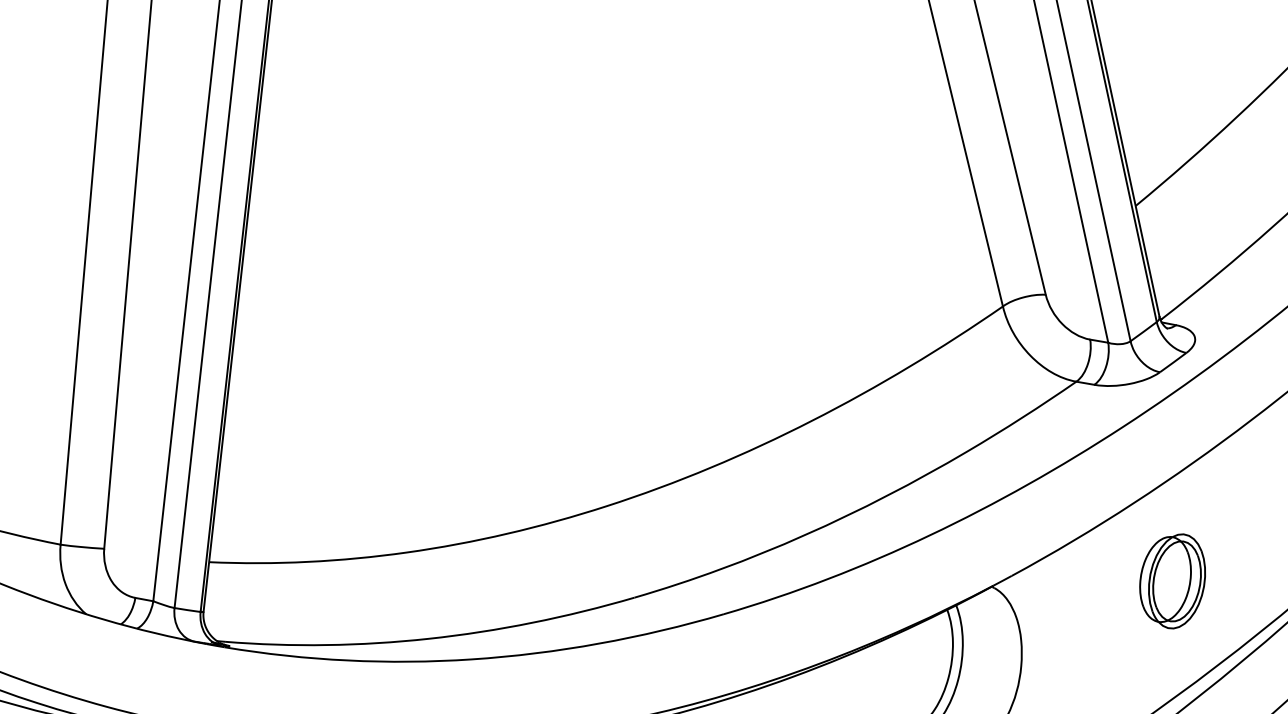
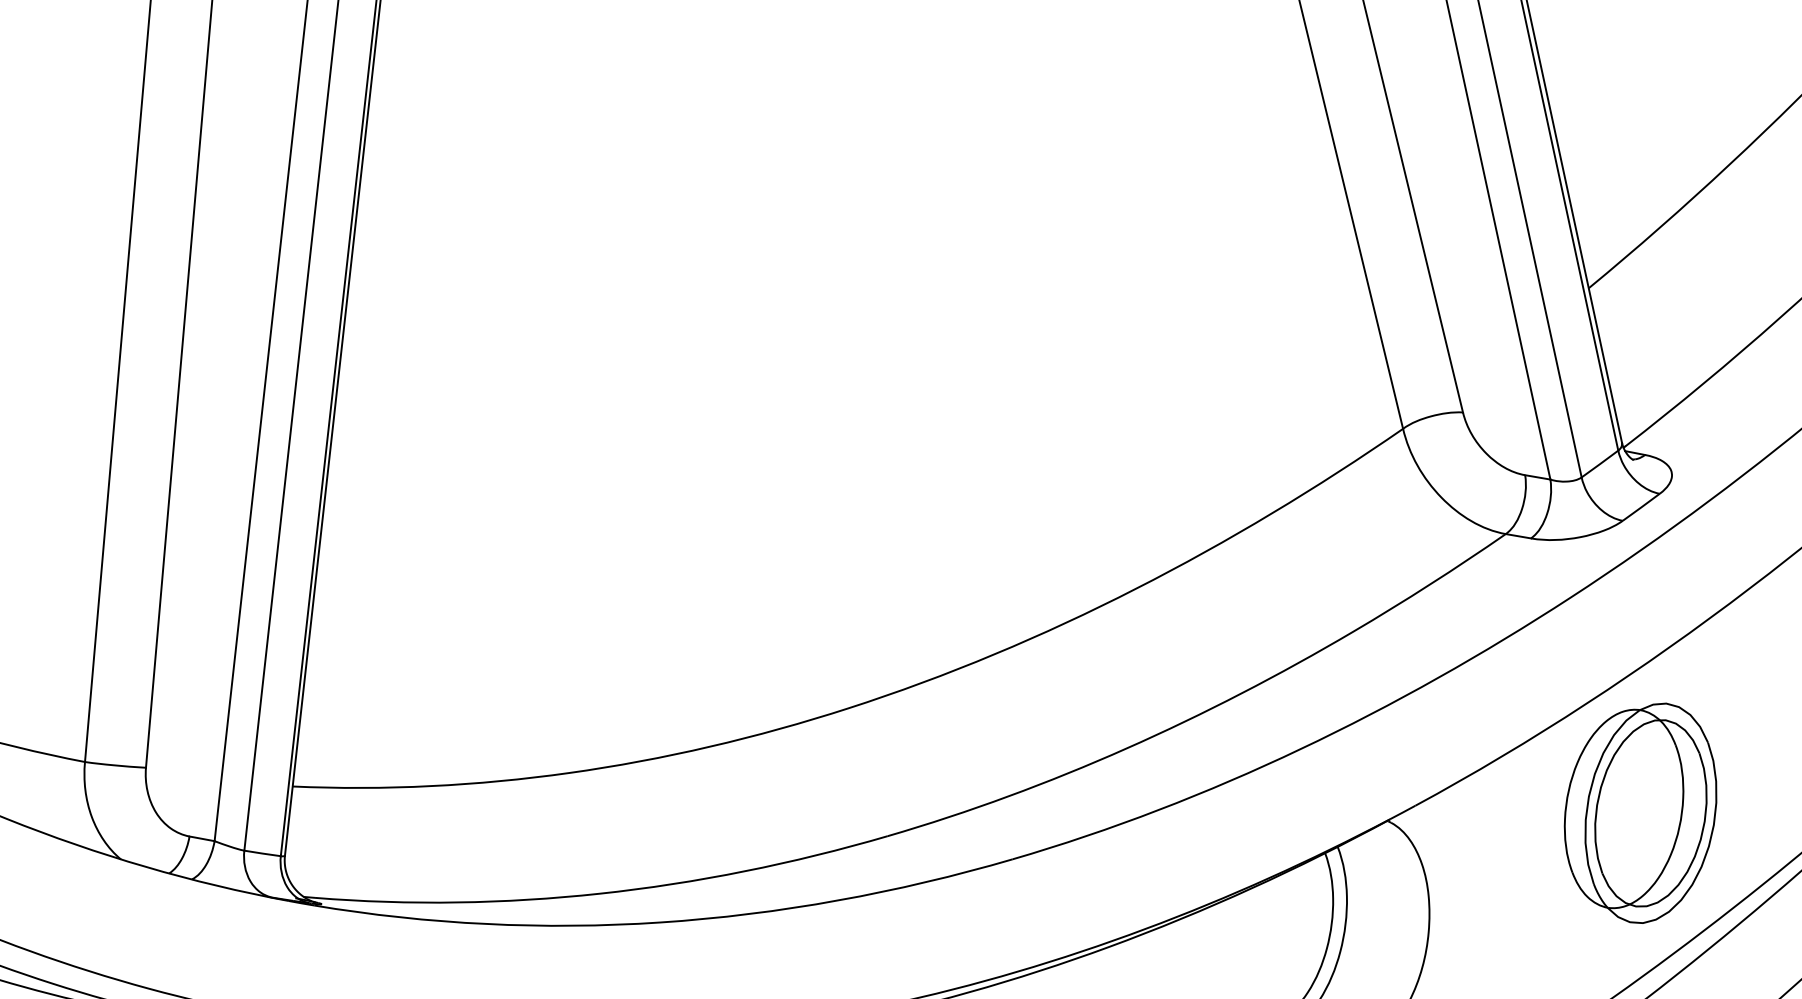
part: (1172, 581) -> (1640, 813), size x1.67

